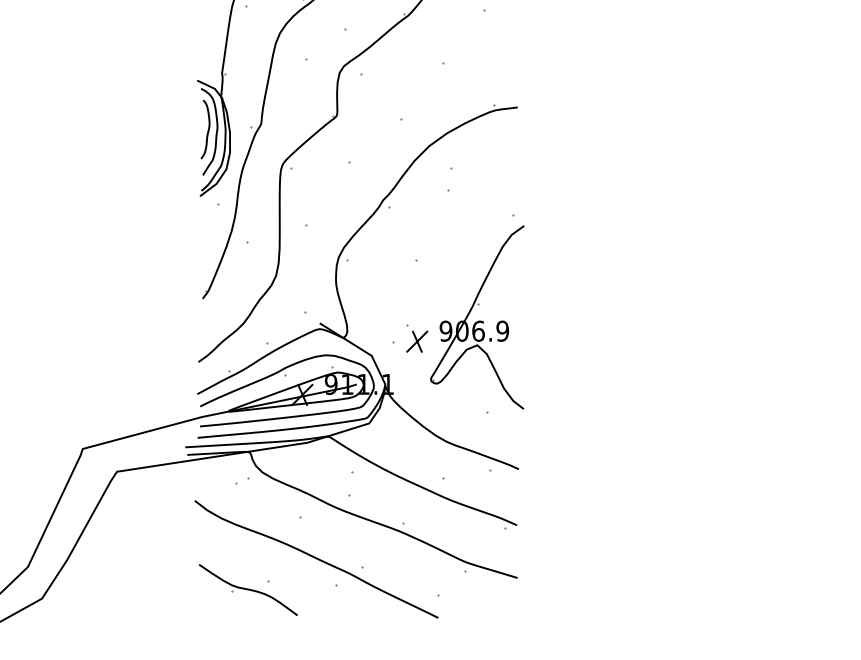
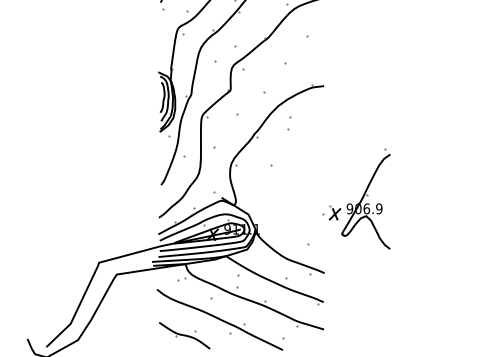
part: (458, 311) -> (356, 198), moved

